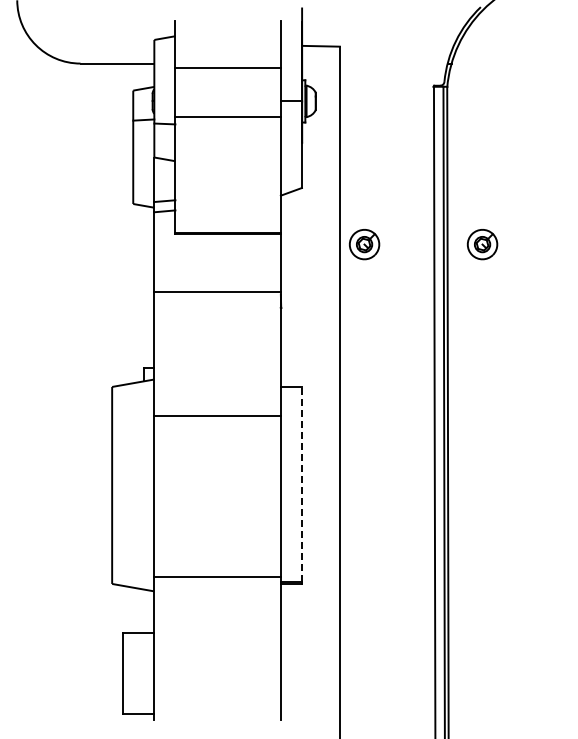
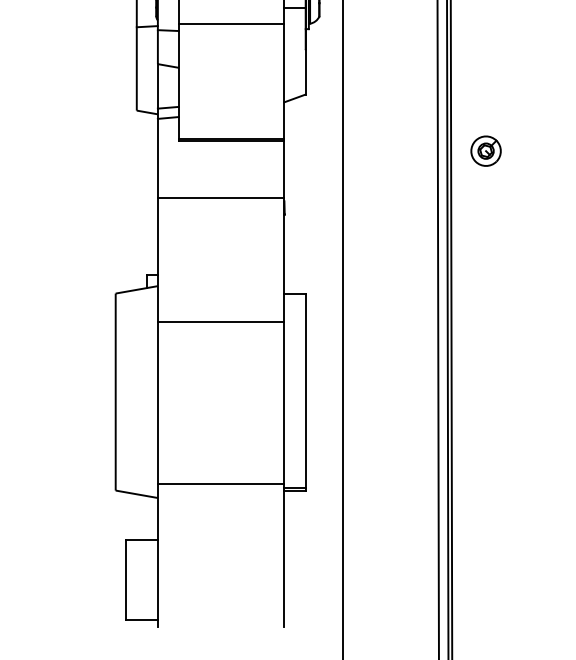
part: (364, 244) -> (368, 151), removed
line: (301, 483) -> (305, 390), dashed -> solid

